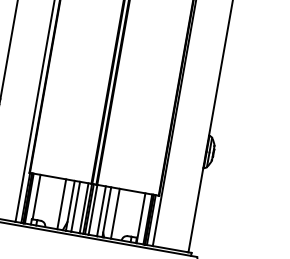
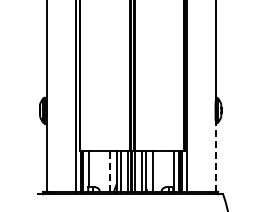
line: (61, 204) -> (109, 171), solid -> dashed
line: (196, 208) -> (215, 156), solid -> dashed

